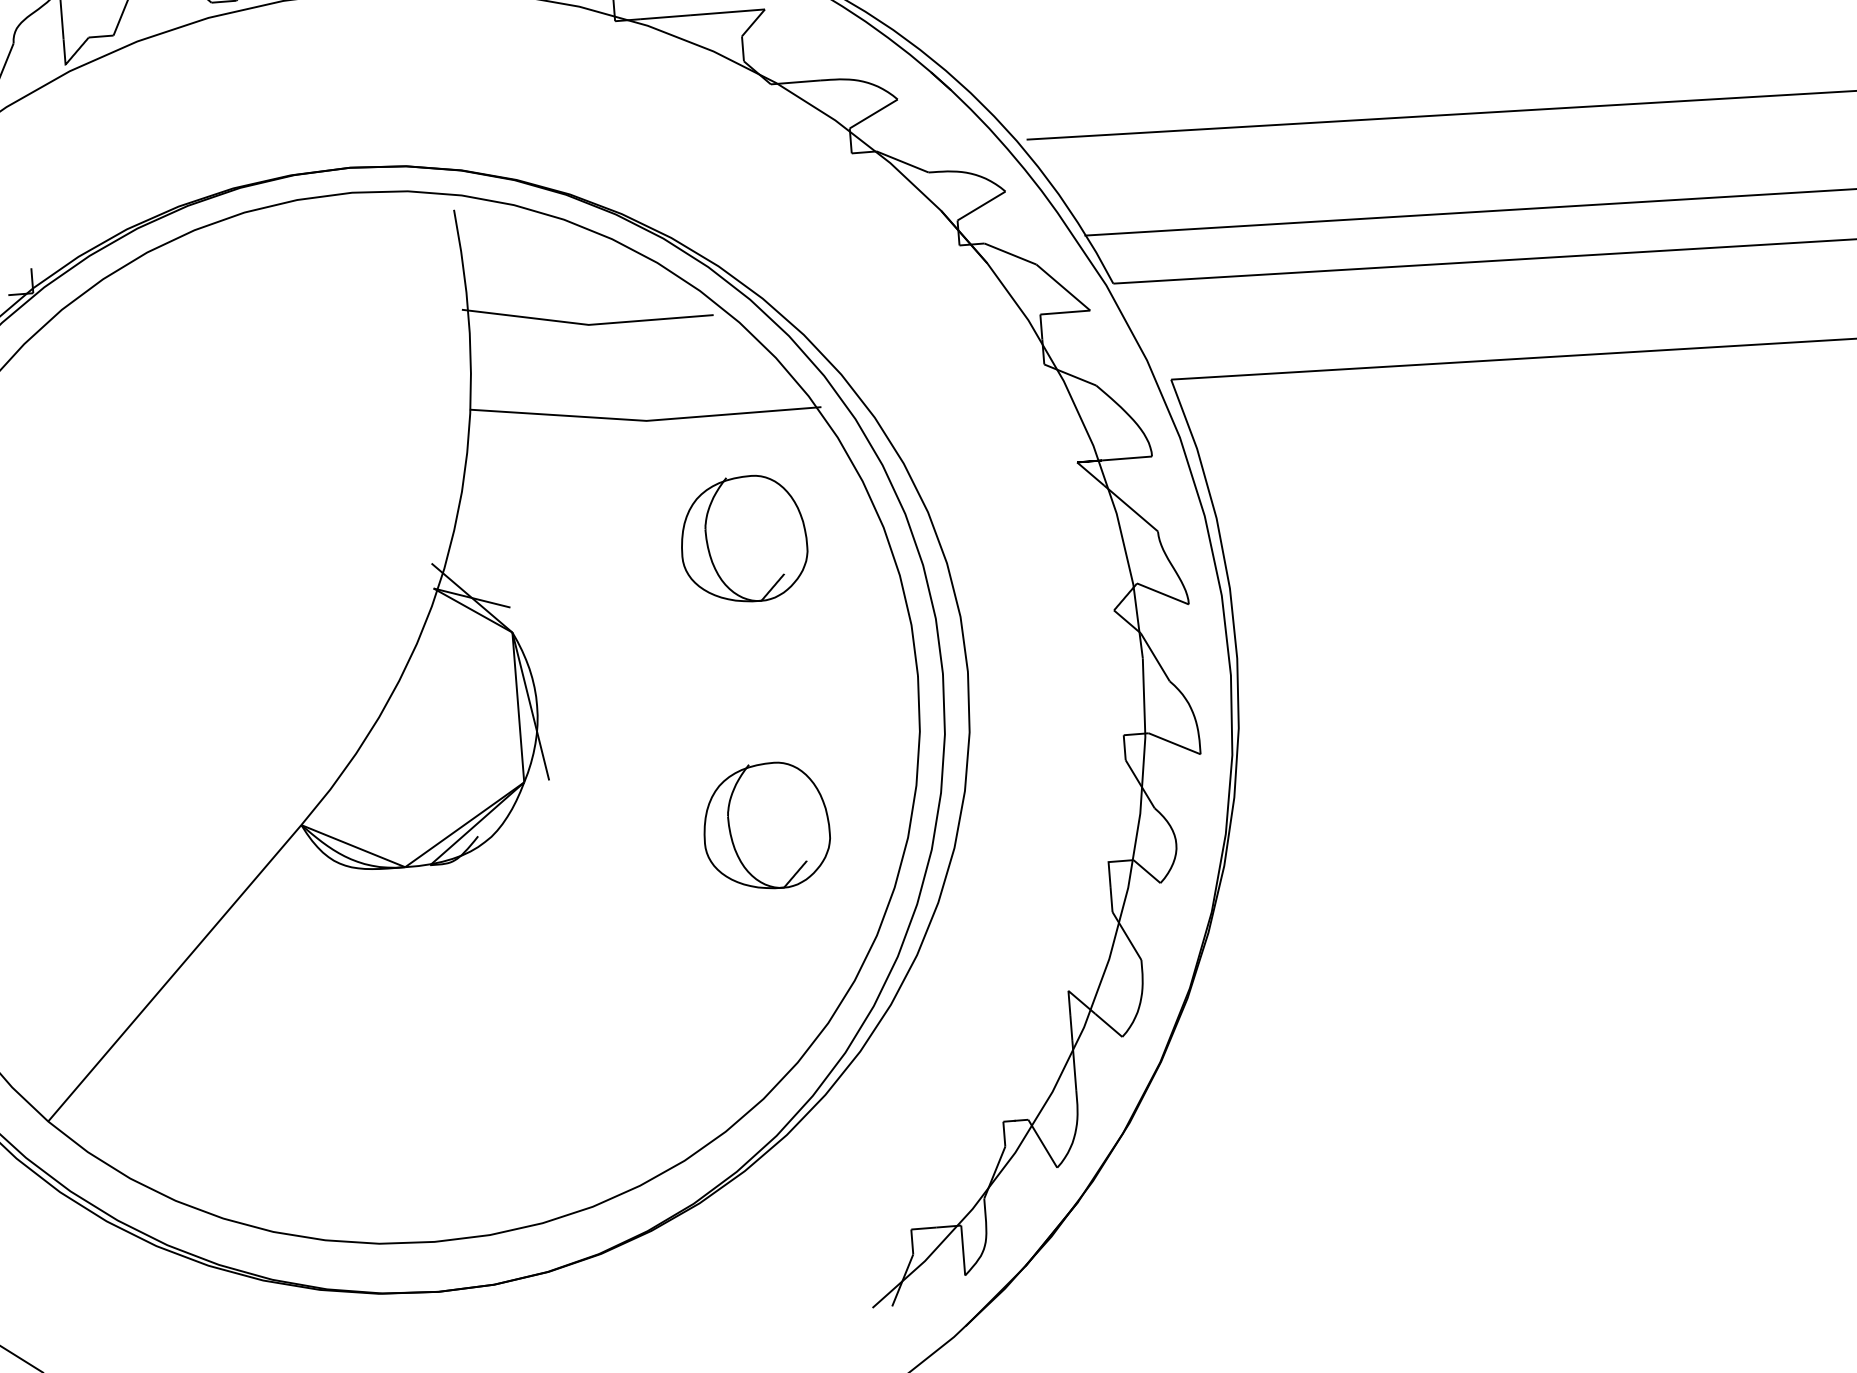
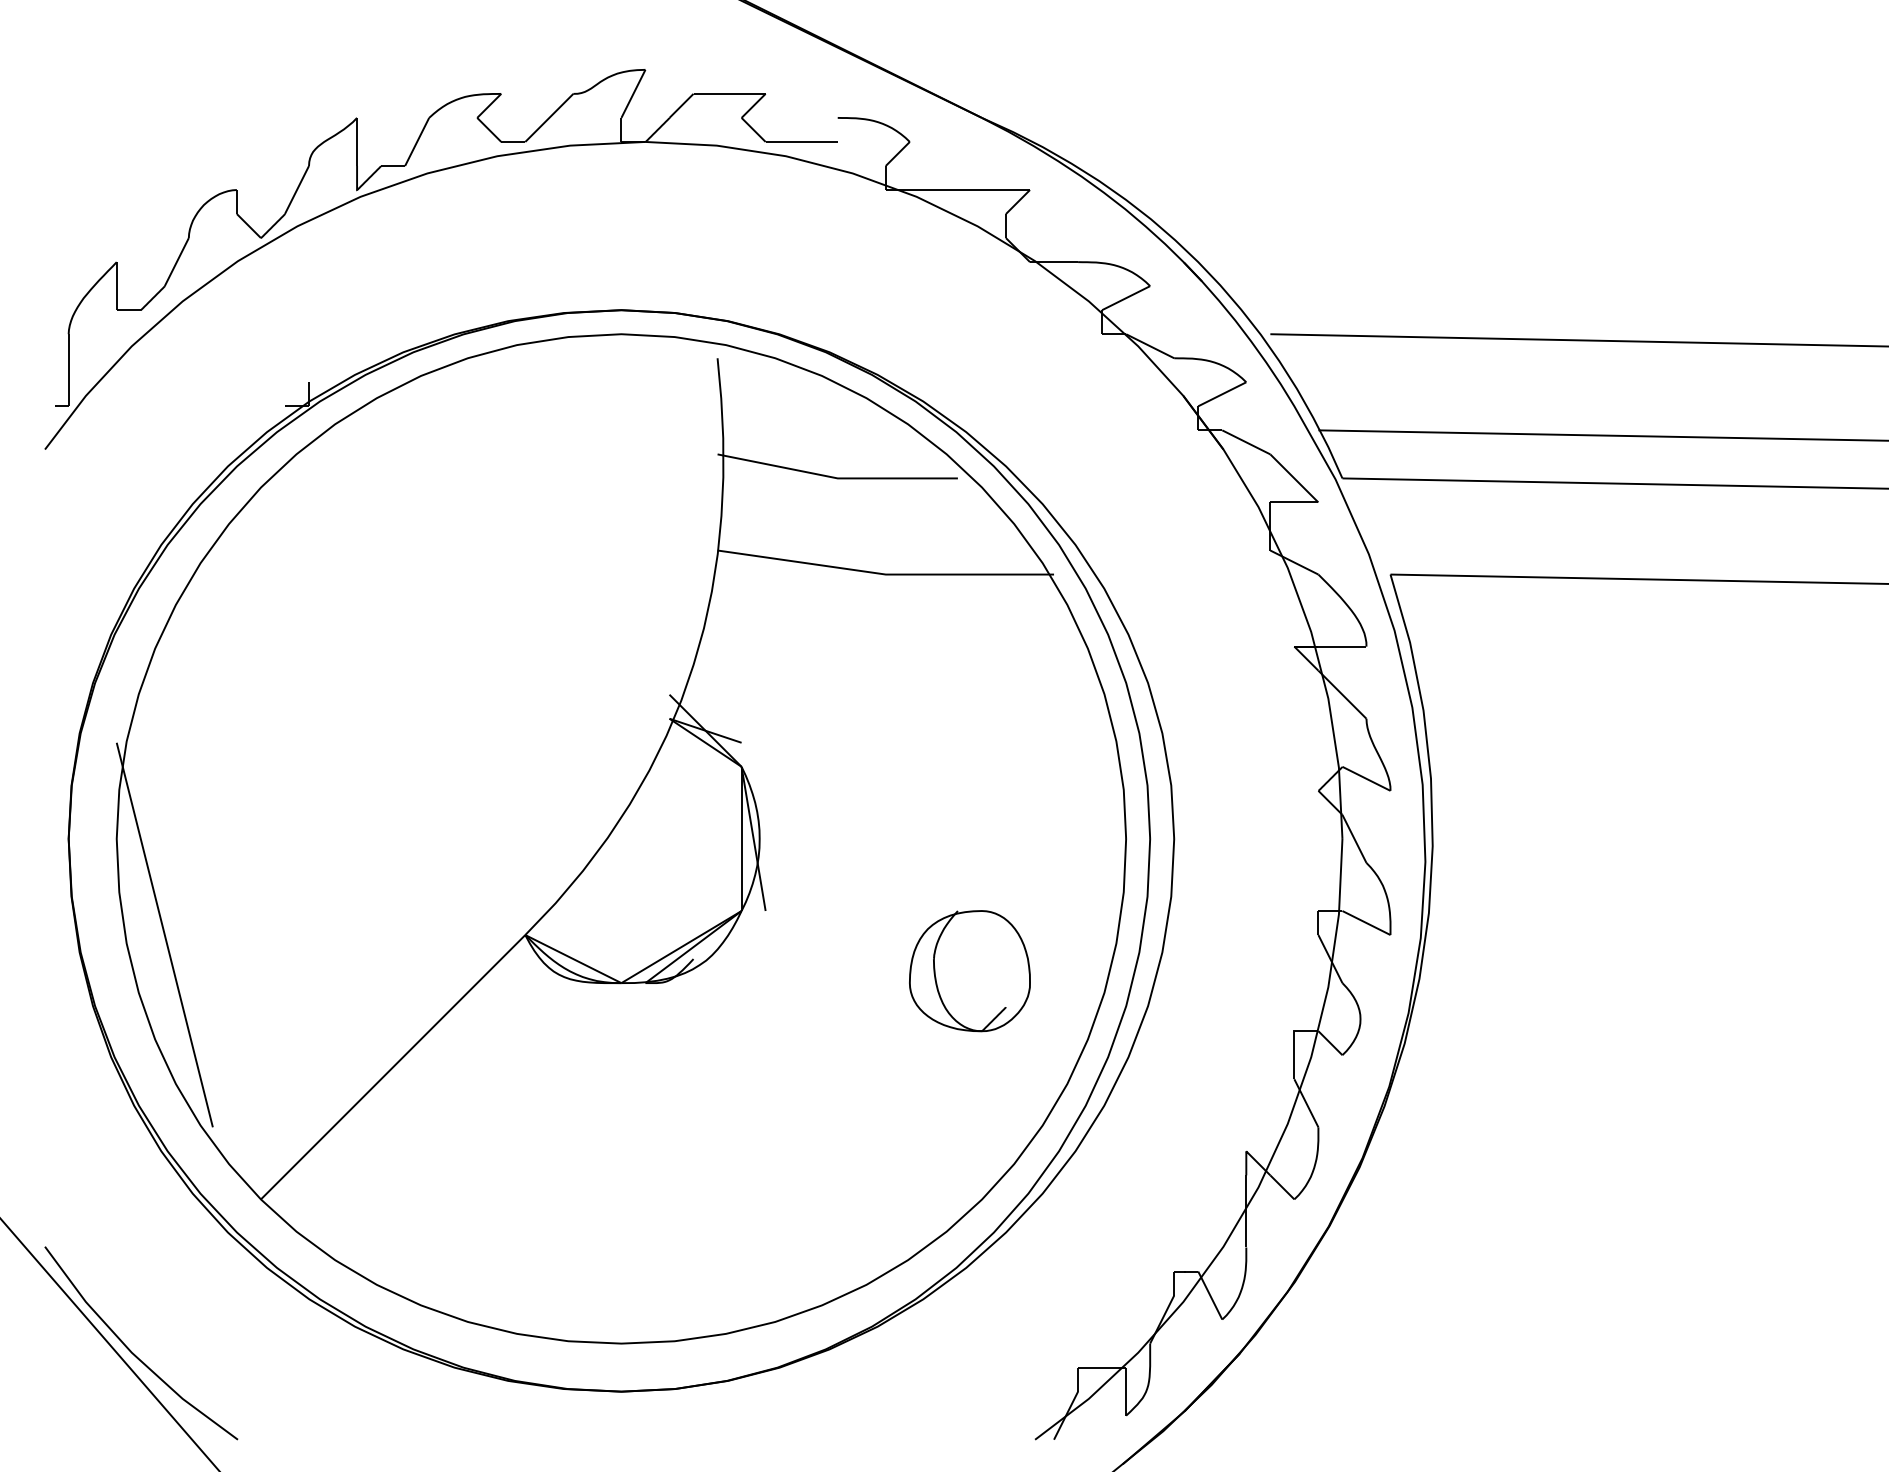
part: (743, 539) -> (969, 695), removed

